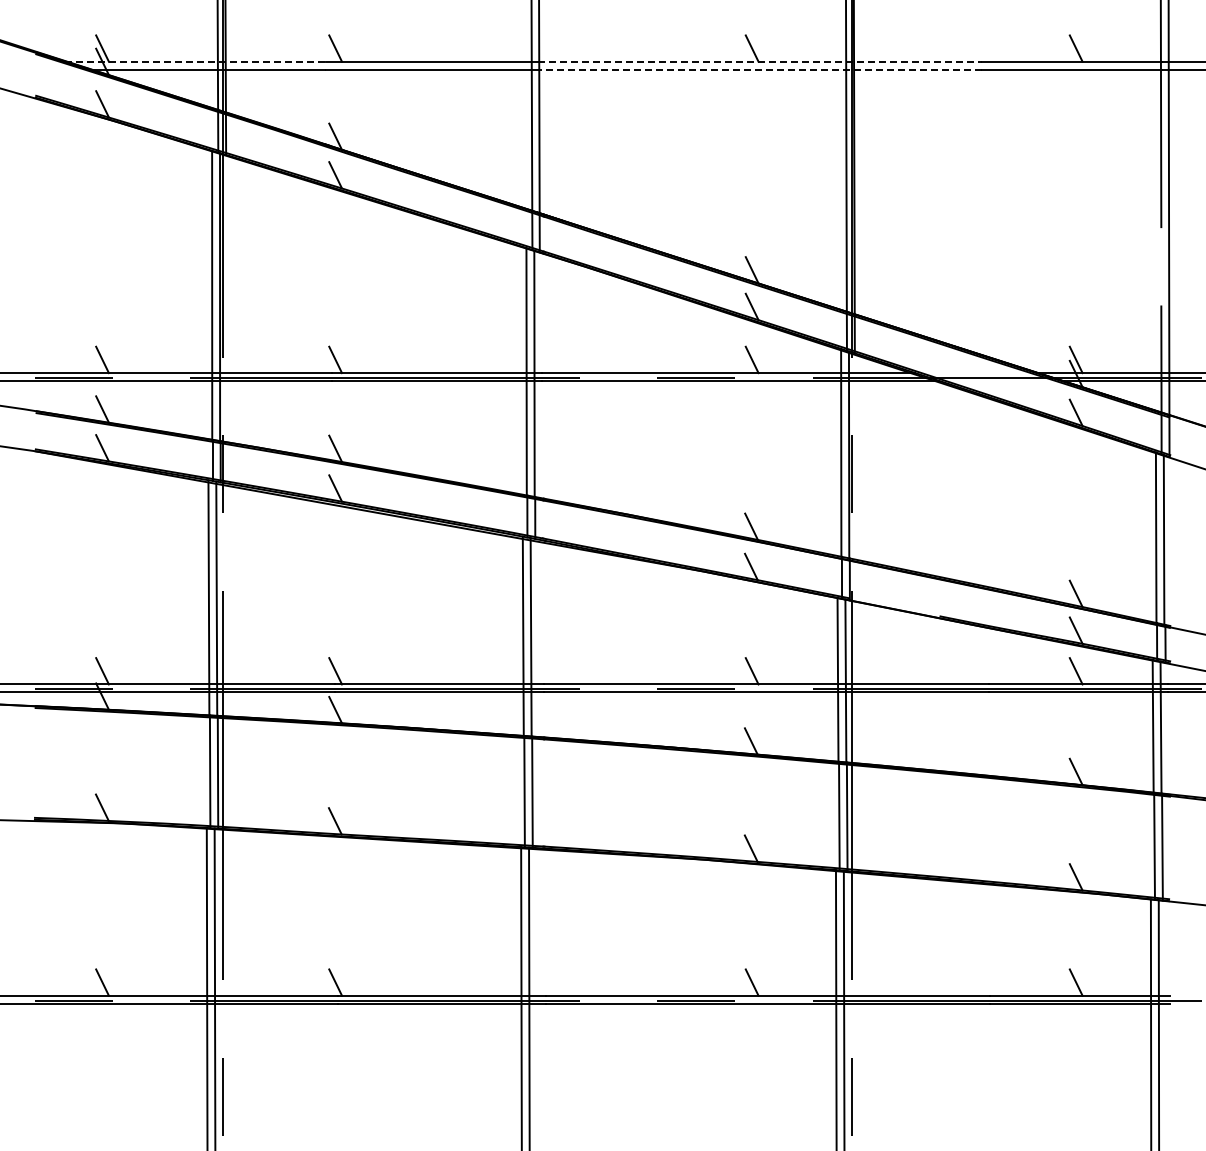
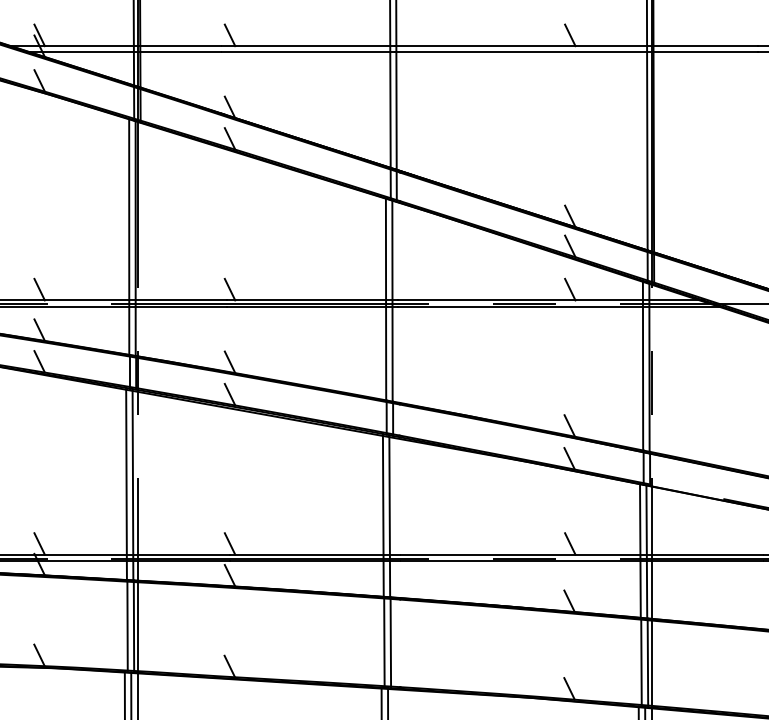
line: (195, 61) -> (115, 45), dashed -> solid
line: (760, 61) -> (577, 45), dashed -> solid
line: (759, 69) -> (576, 52), dashed -> solid

